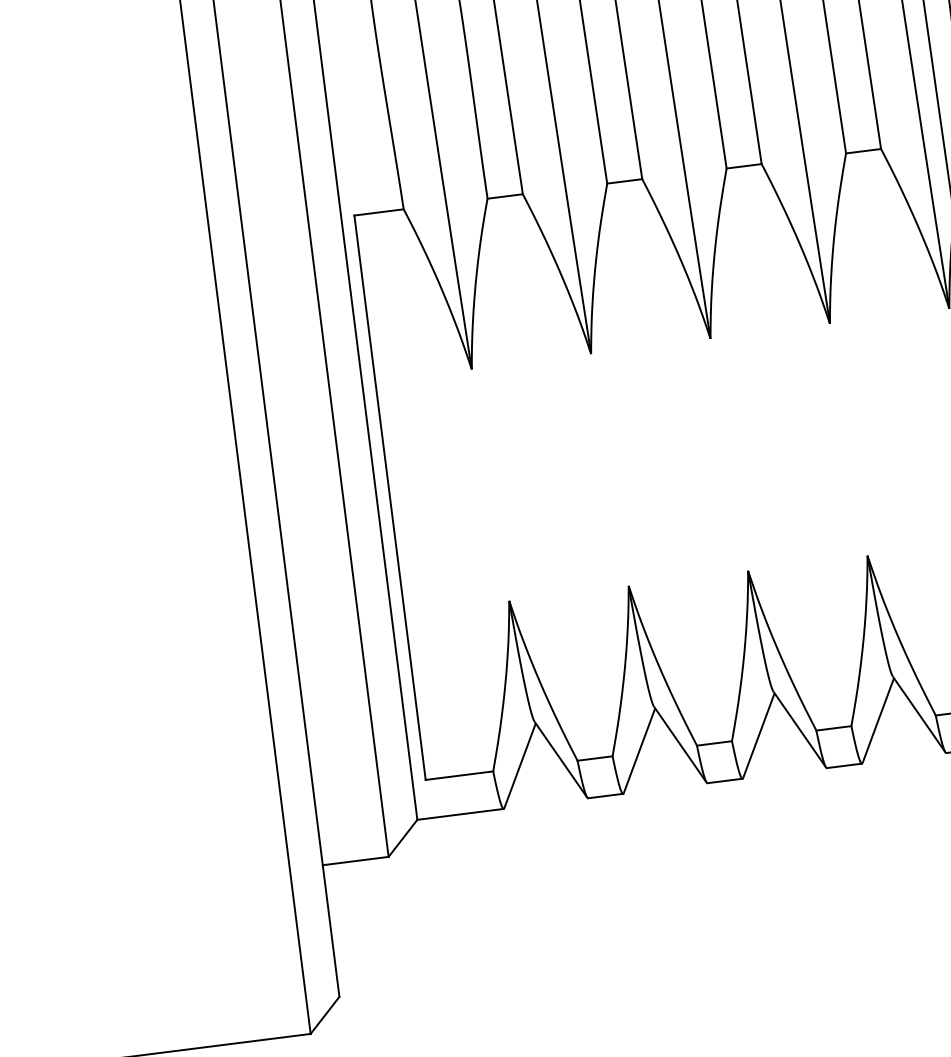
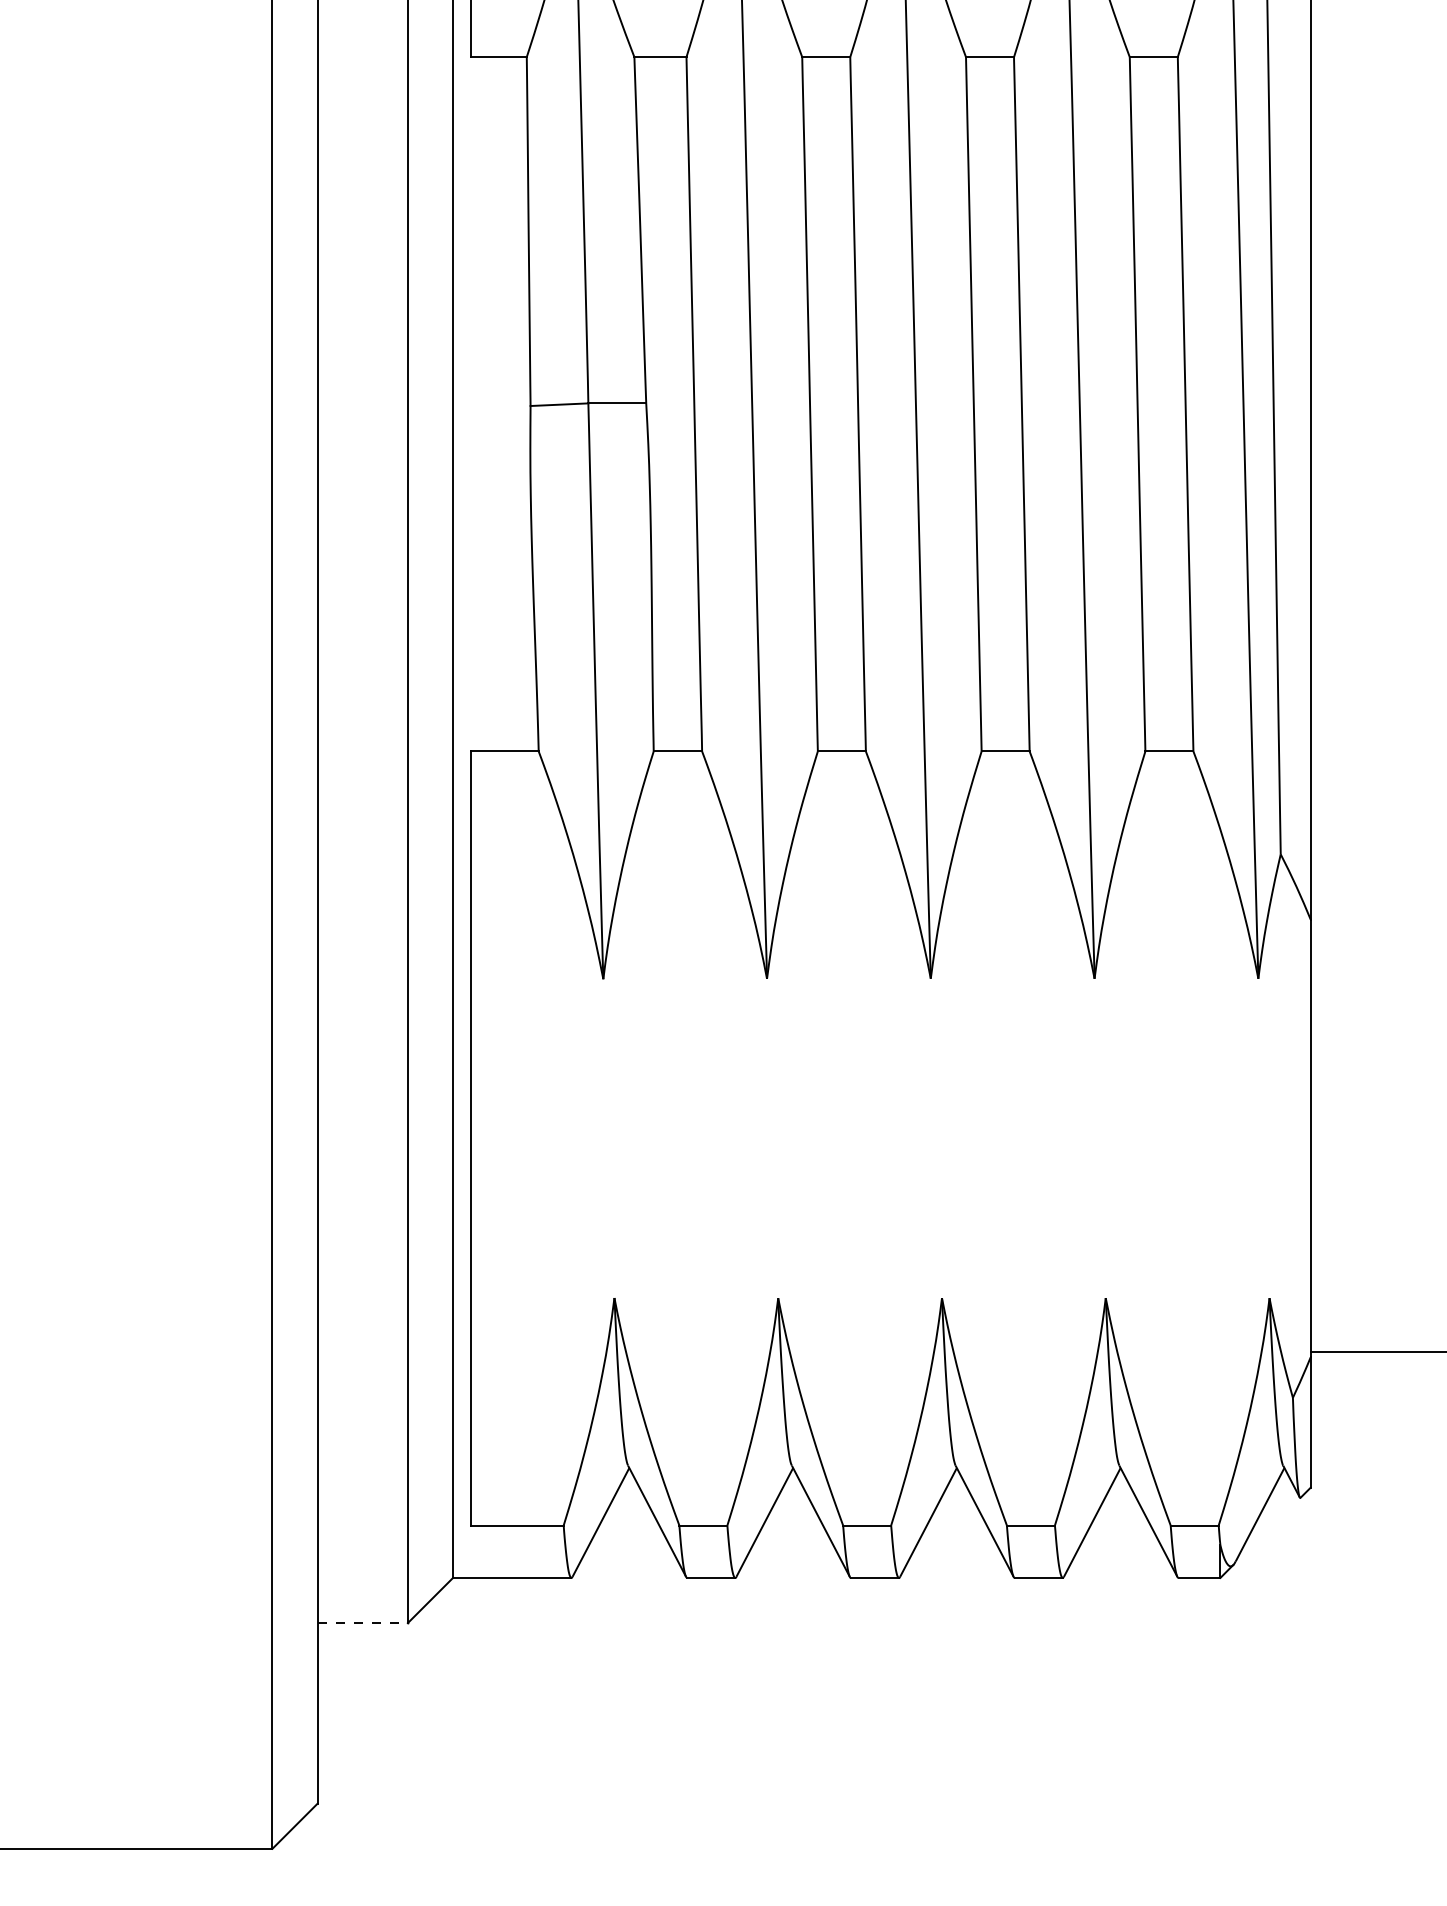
line: (356, 861) -> (363, 1623), solid -> dashed

